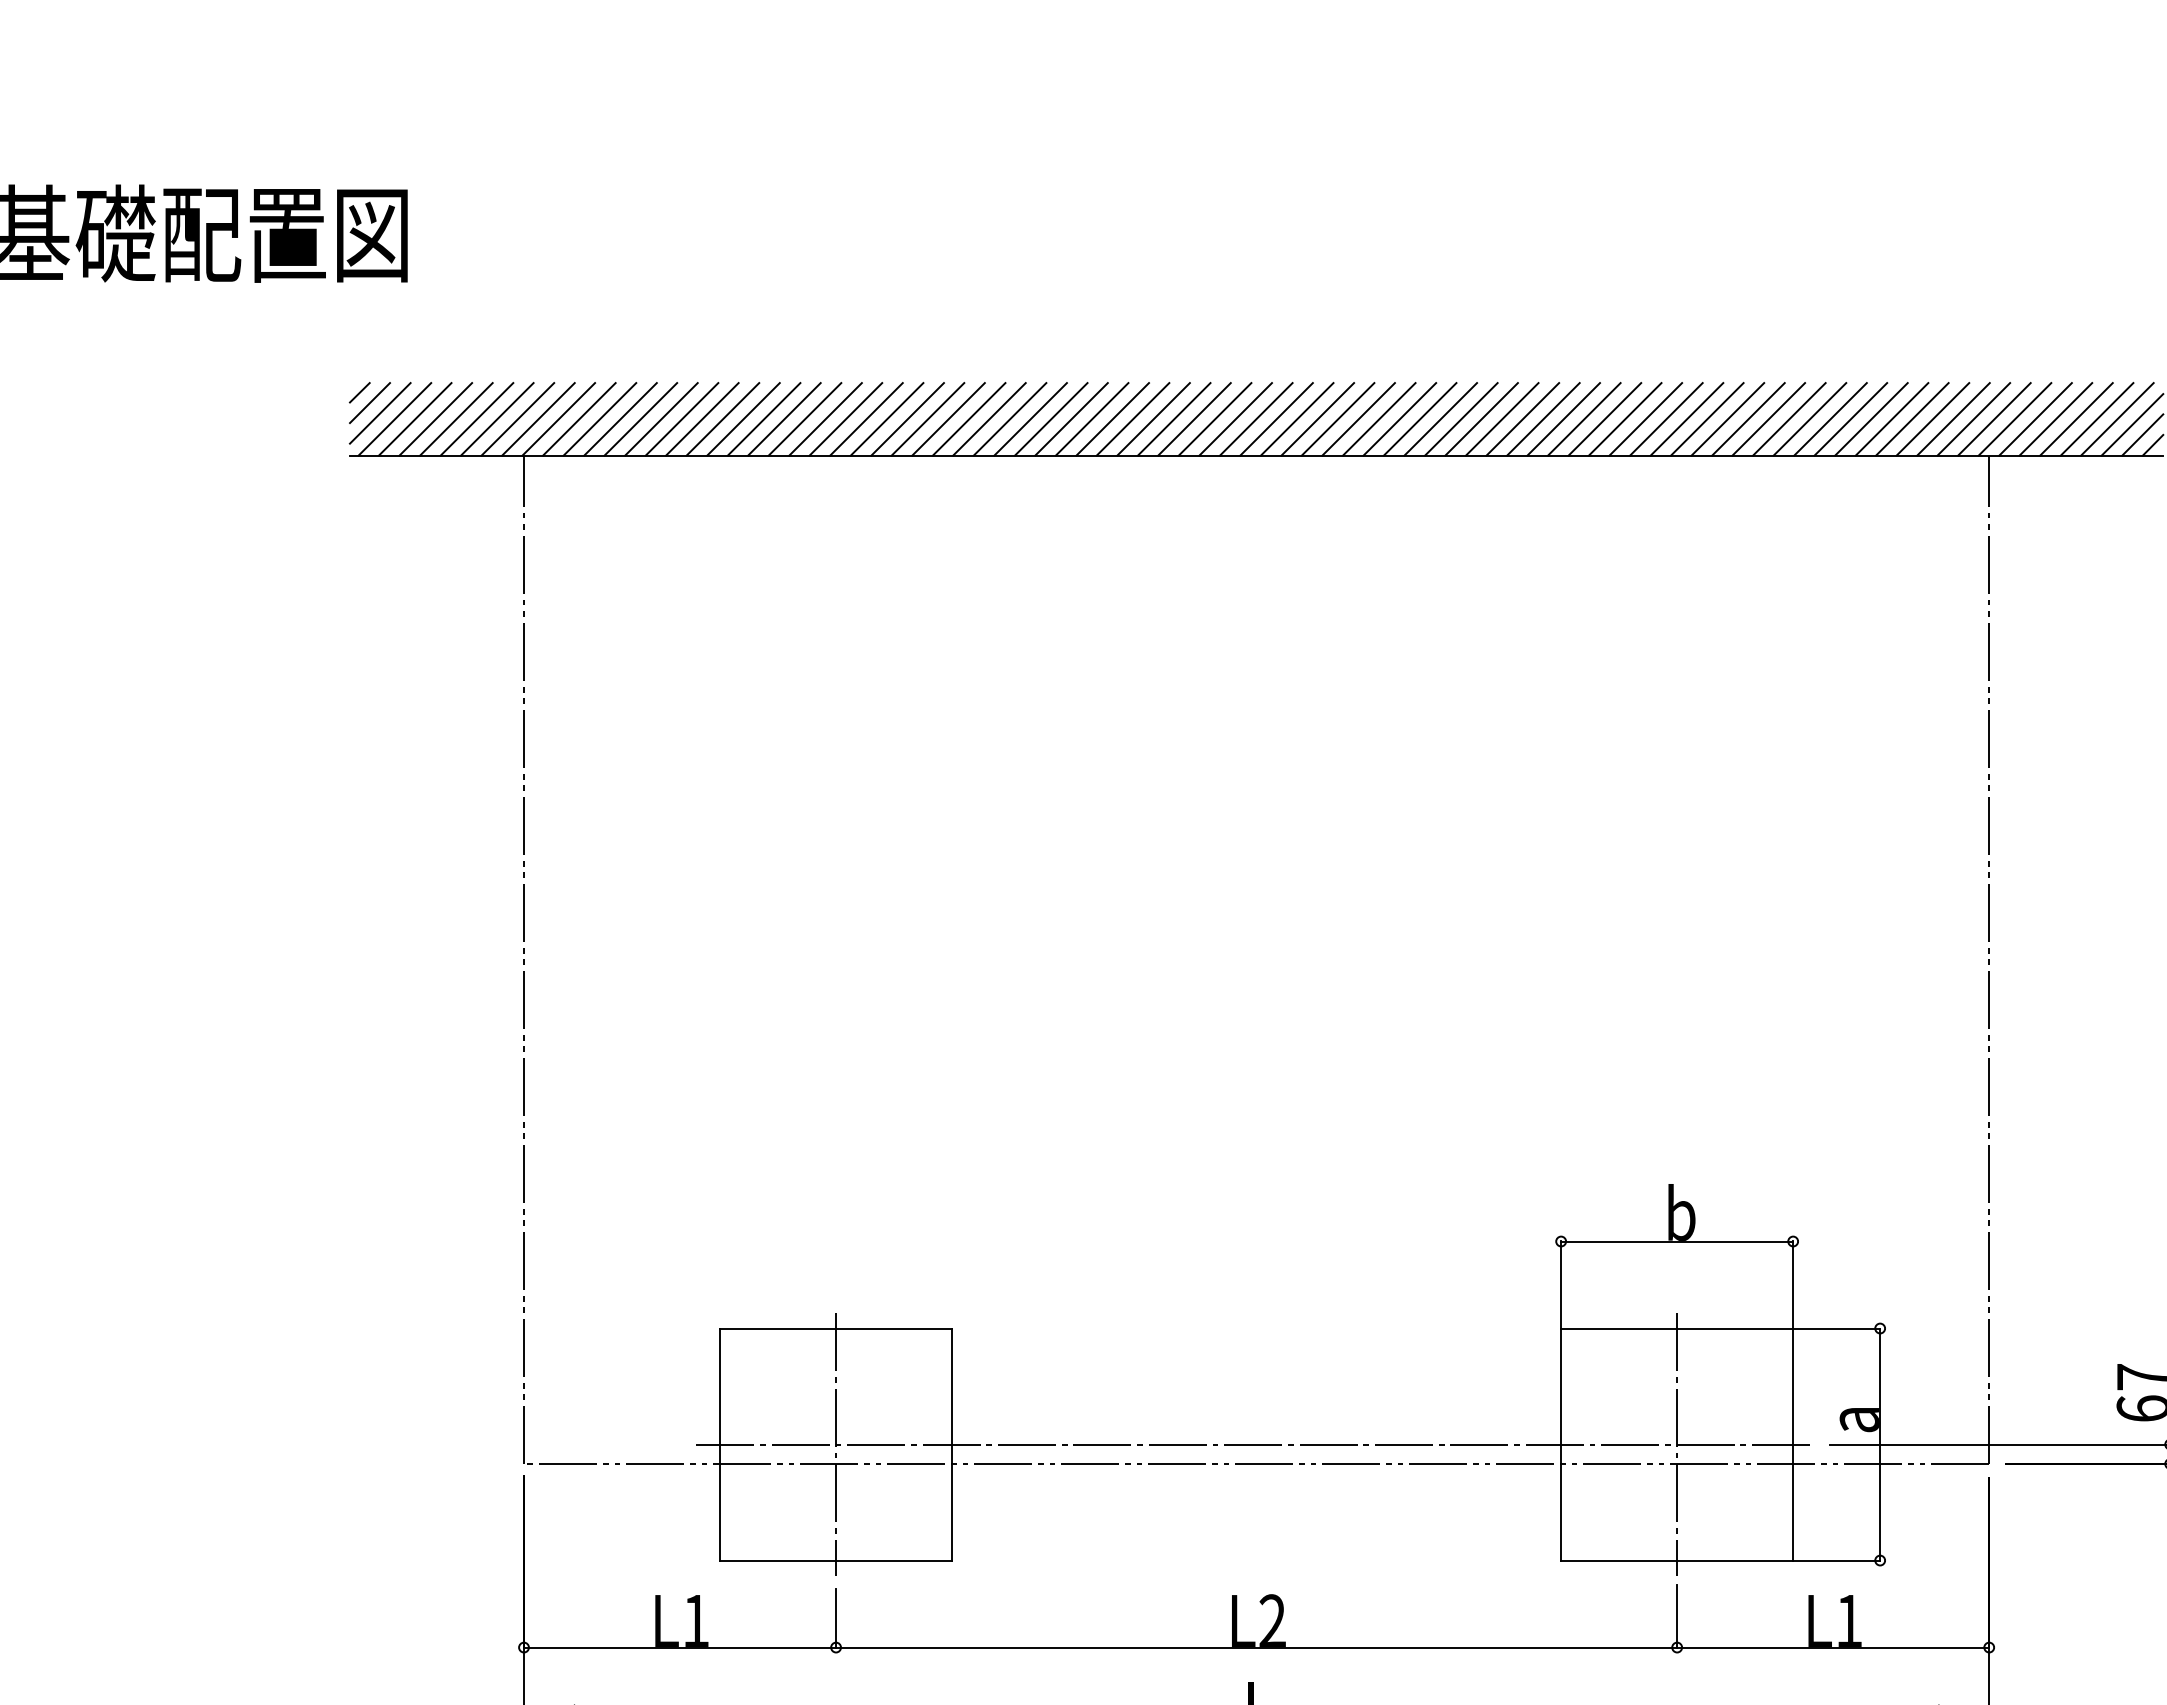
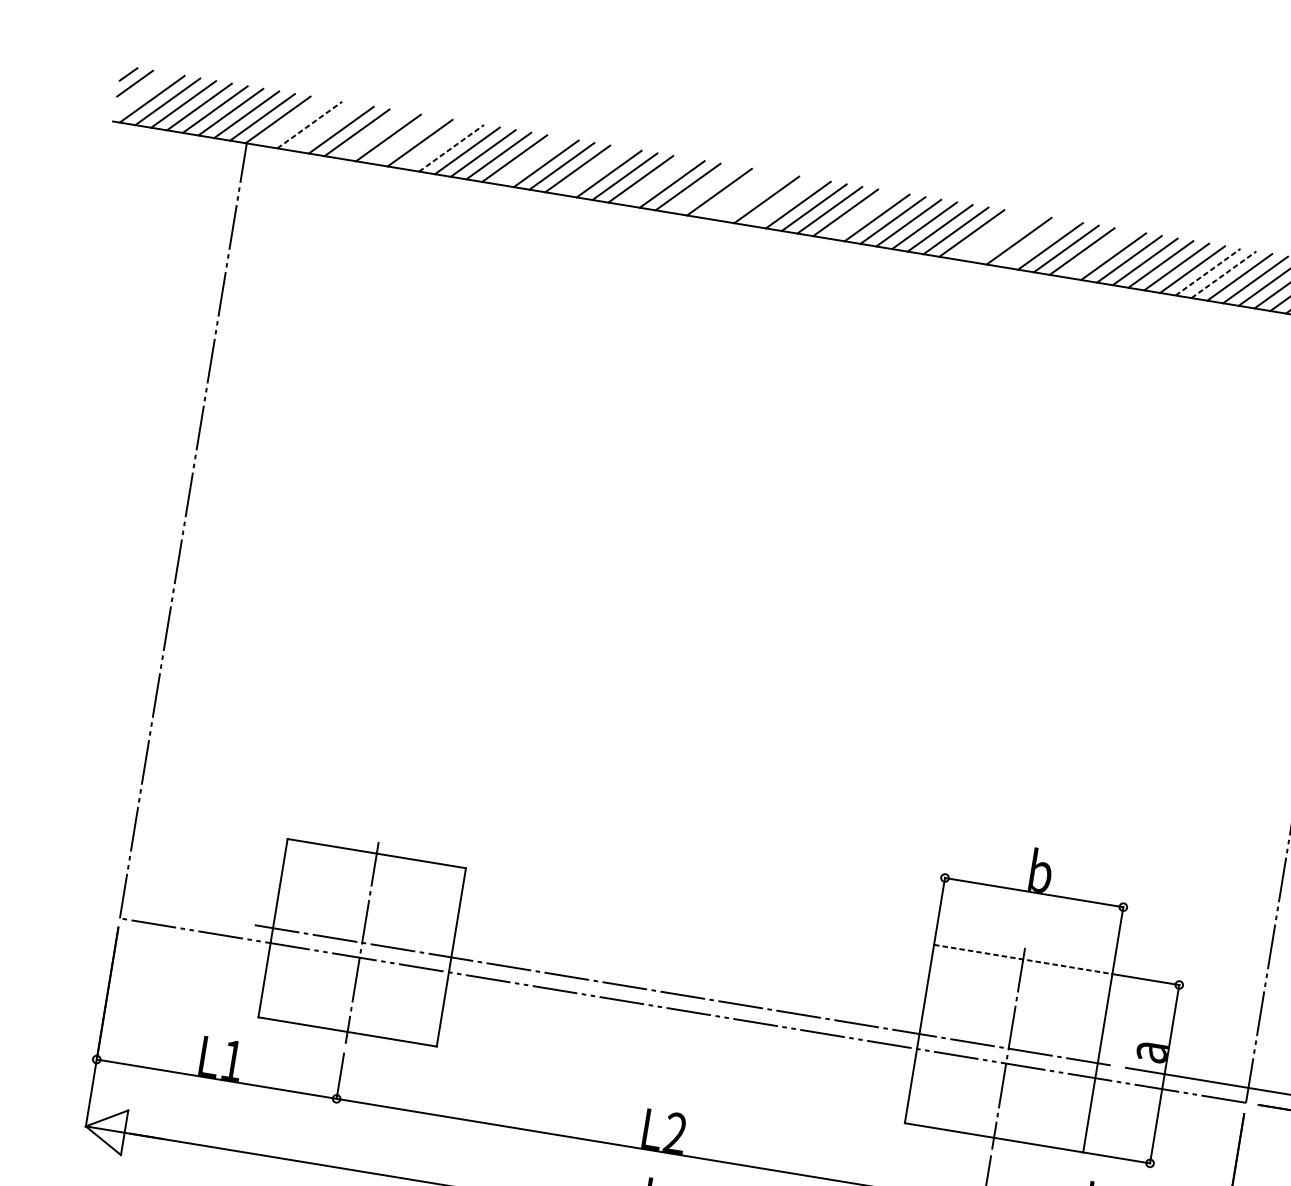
line: (379, 413) -> (141, 92), removed
line: (600, 418) -> (310, 124), solid -> dashed
line: (784, 418) -> (451, 147), solid -> dashed
line: (1769, 418) -> (1208, 271), solid -> dashed
line: (1789, 418) -> (1224, 274), solid -> dashed
line: (579, 419) -> (294, 122), removed
line: (620, 419) -> (325, 127), removed
line: (681, 419) -> (372, 135), removed
line: (722, 419) -> (403, 140), removed
line: (763, 419) -> (435, 145), removed
line: (886, 419) -> (529, 161), removed
line: (968, 419) -> (592, 171), removed
line: (1051, 419) -> (656, 182), removed
line: (1112, 419) -> (703, 189), removed
line: (1153, 419) -> (735, 194), removed
line: (1174, 419) -> (751, 197), removed
line: (1214, 419) -> (782, 202), removed
line: (1317, 419) -> (861, 215), removed
line: (1481, 419) -> (987, 236), removed
line: (1502, 419) -> (1003, 238), removed
line: (1543, 419) -> (1034, 244), removed
line: (1624, 419) -> (1097, 254), removed
line: (1677, 1328) -> (1023, 959), solid -> dashed

